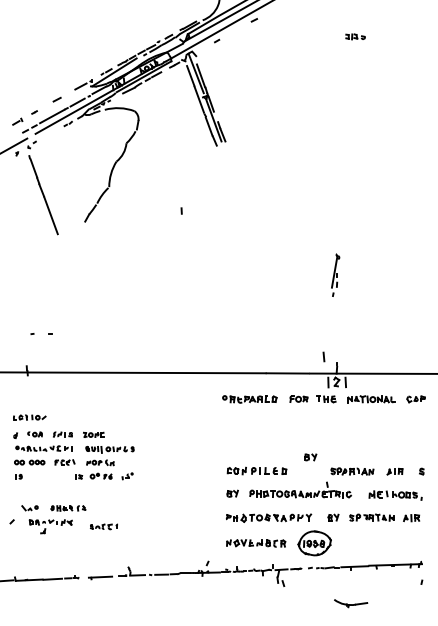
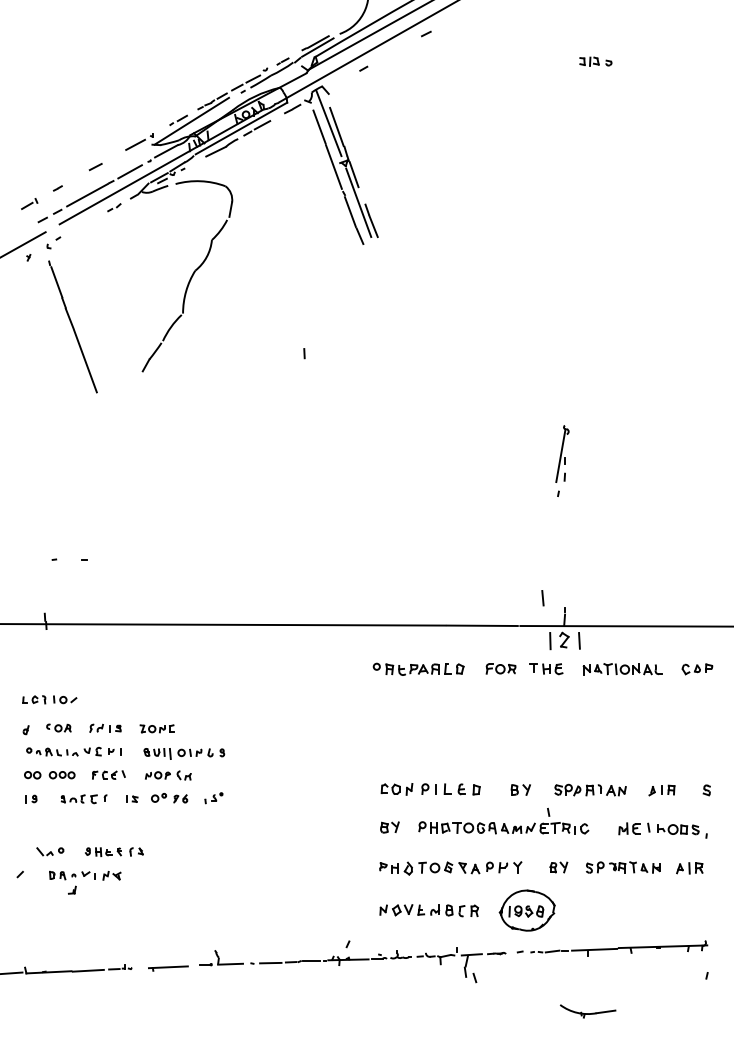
part: (310, 457) -> (520, 790), moved
part: (103, 526) -> (82, 798), moved

